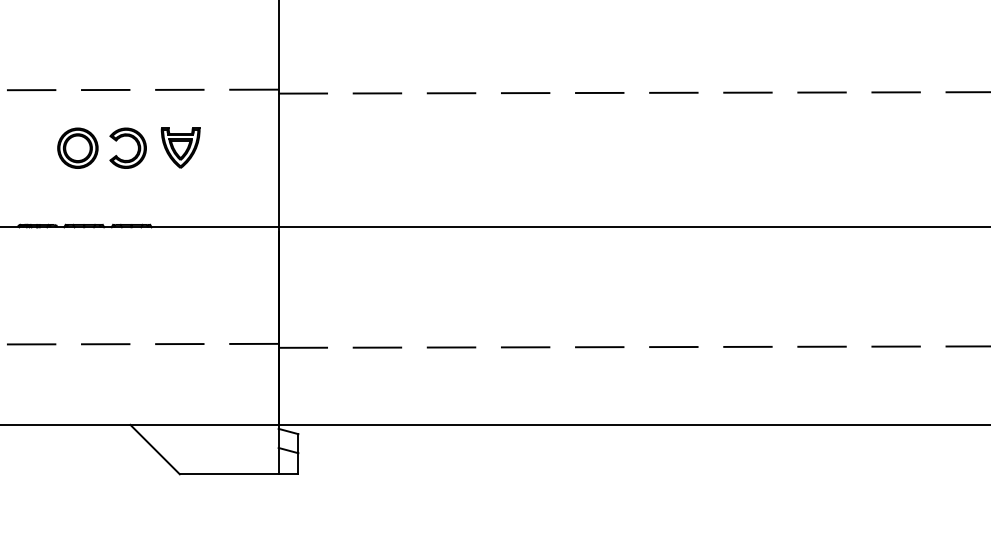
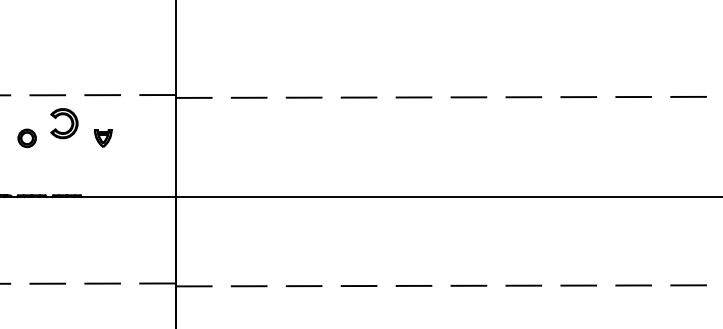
part: (136, 143) -> (70, 120), moved
part: (77, 147) -> (26, 137), size x0.6
part: (180, 147) -> (103, 137), size x0.6

